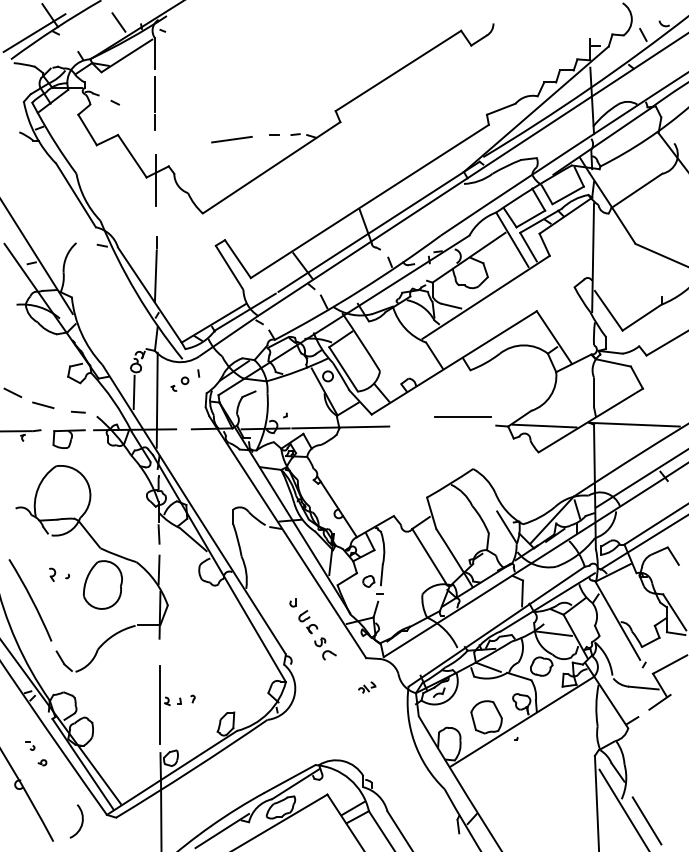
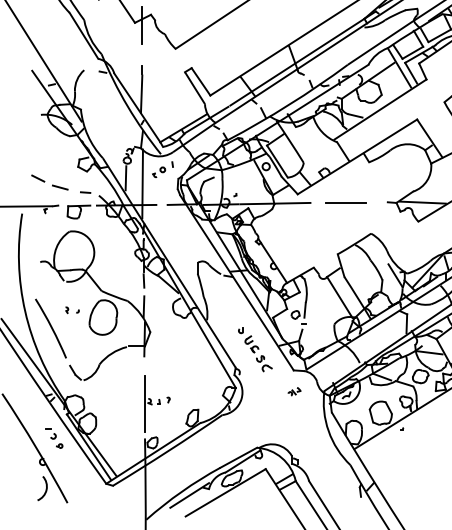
line: (462, 416) -> (345, 202), moved
part: (52, 574) -> (66, 309), size x0.62
part: (30, 745) -> (51, 433), size x1.67
arc: (81, 821) -> (45, 488), moved

